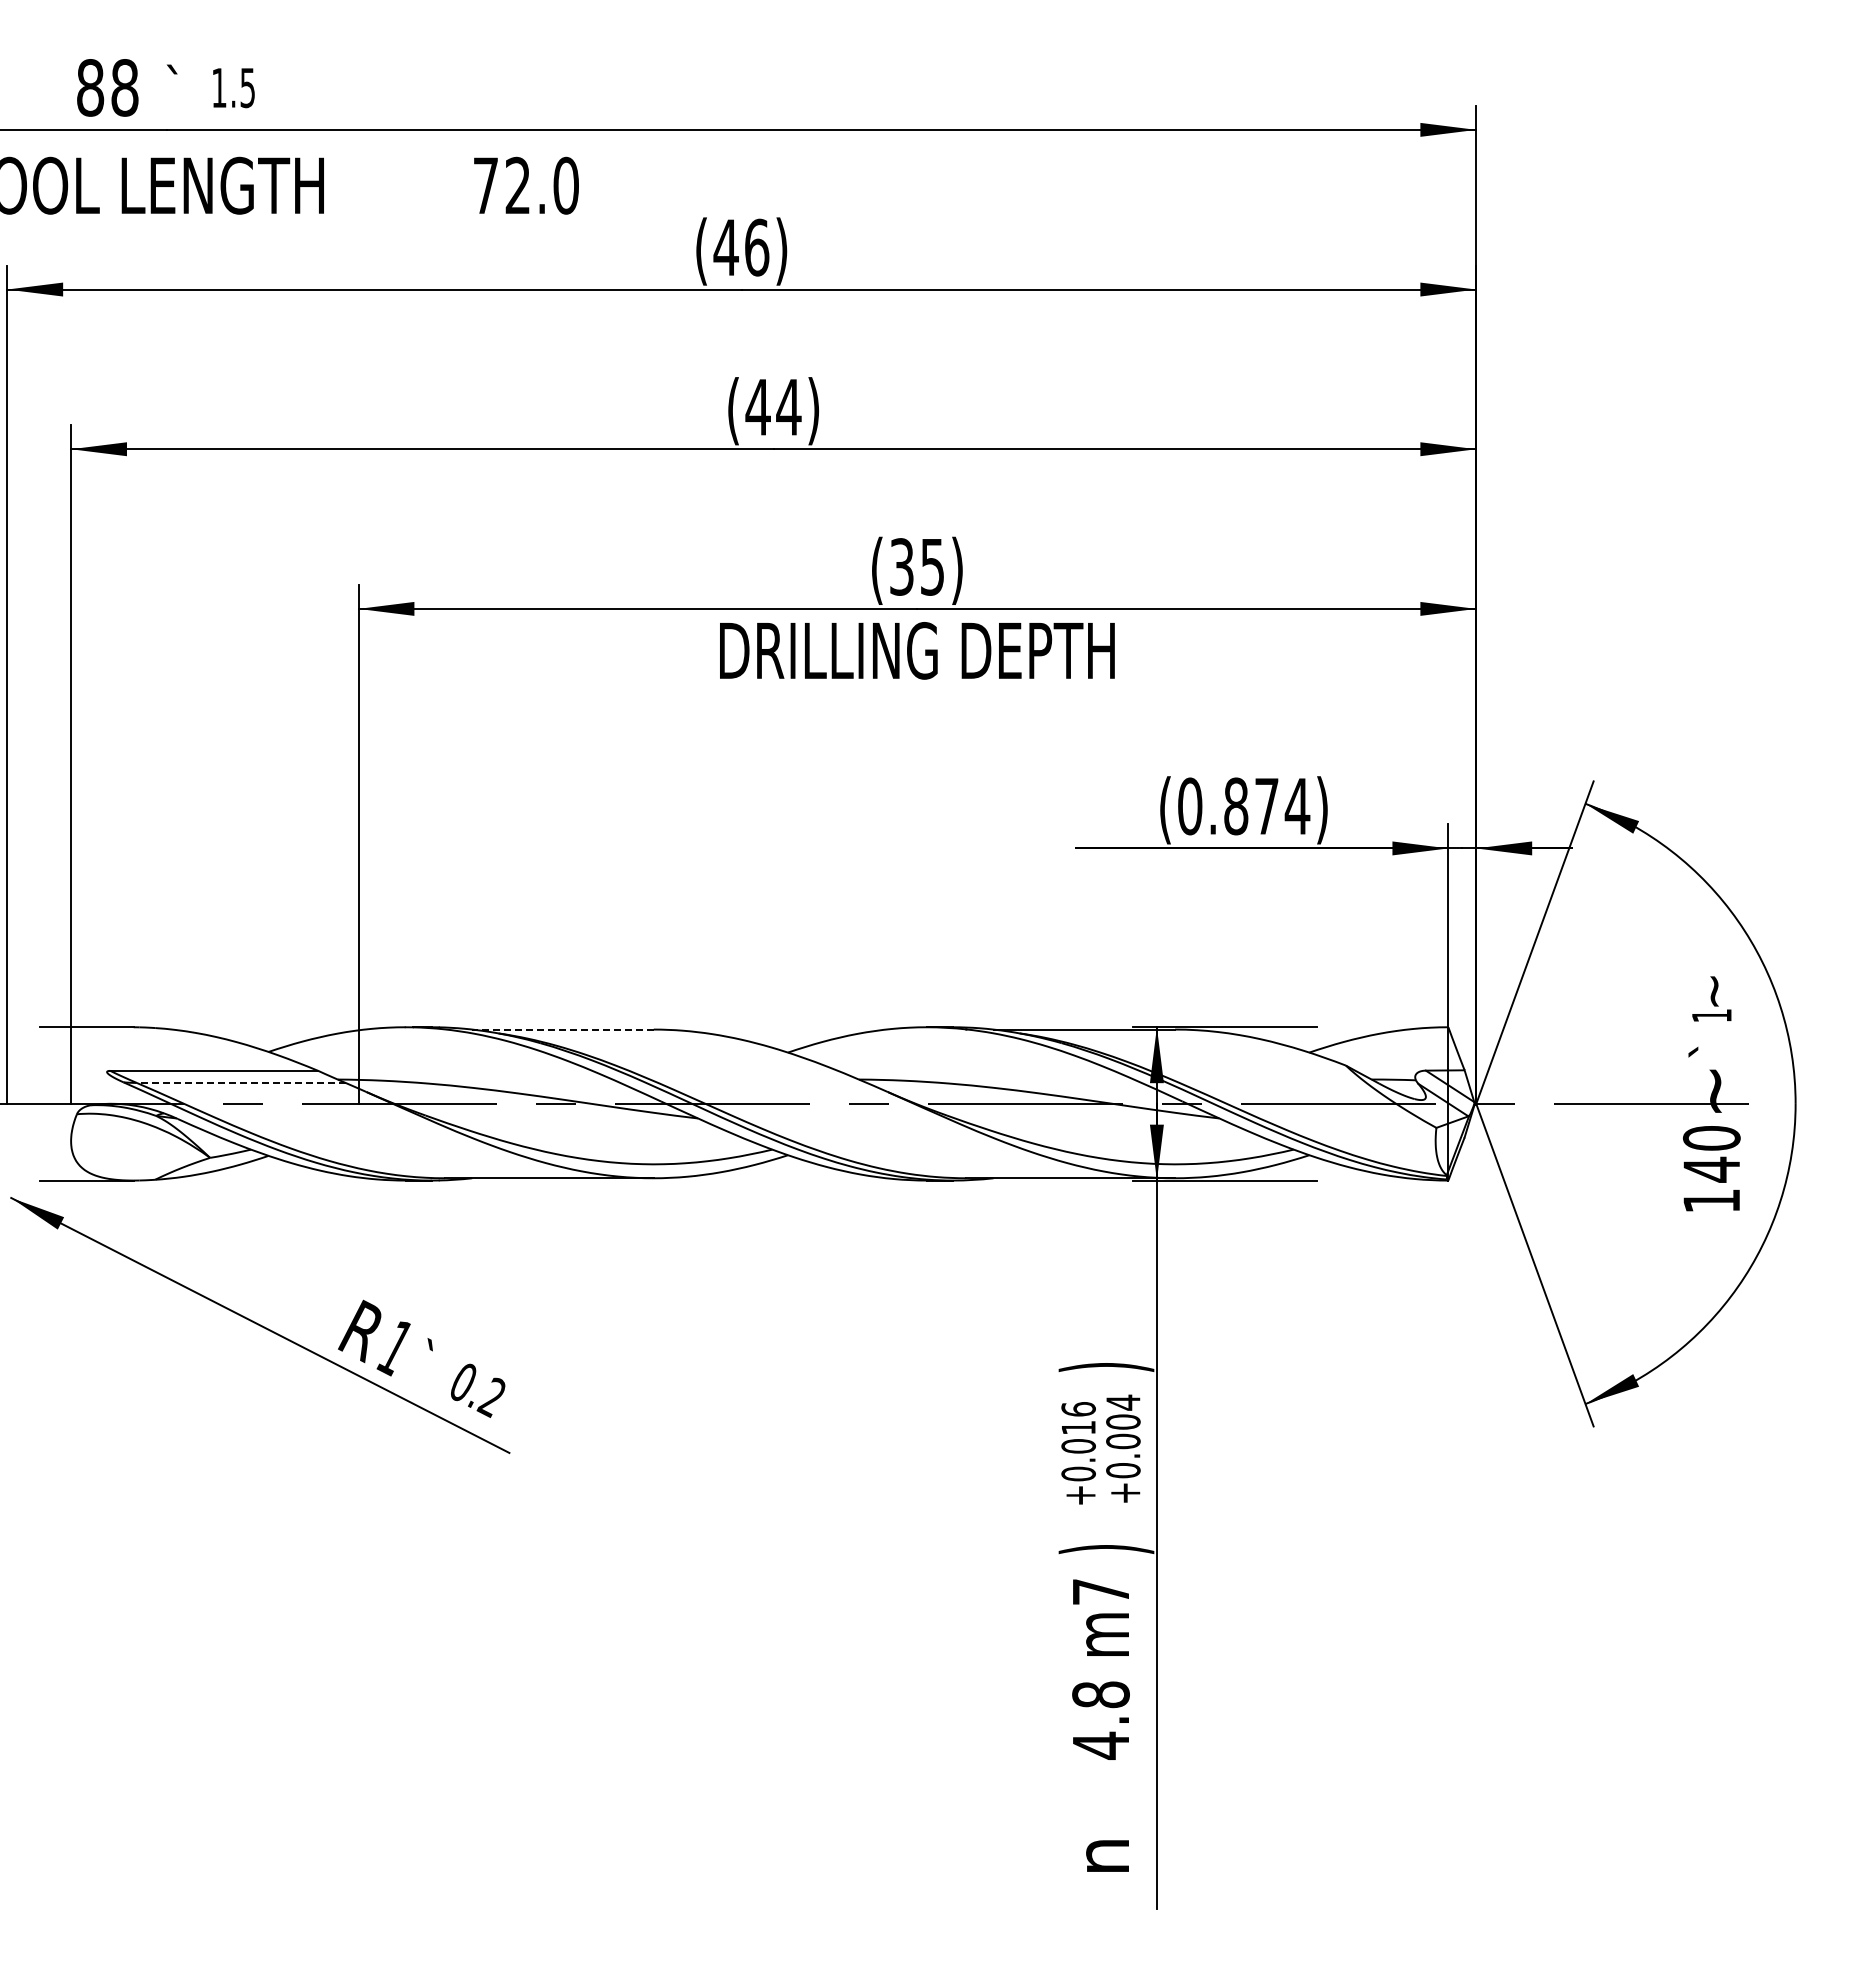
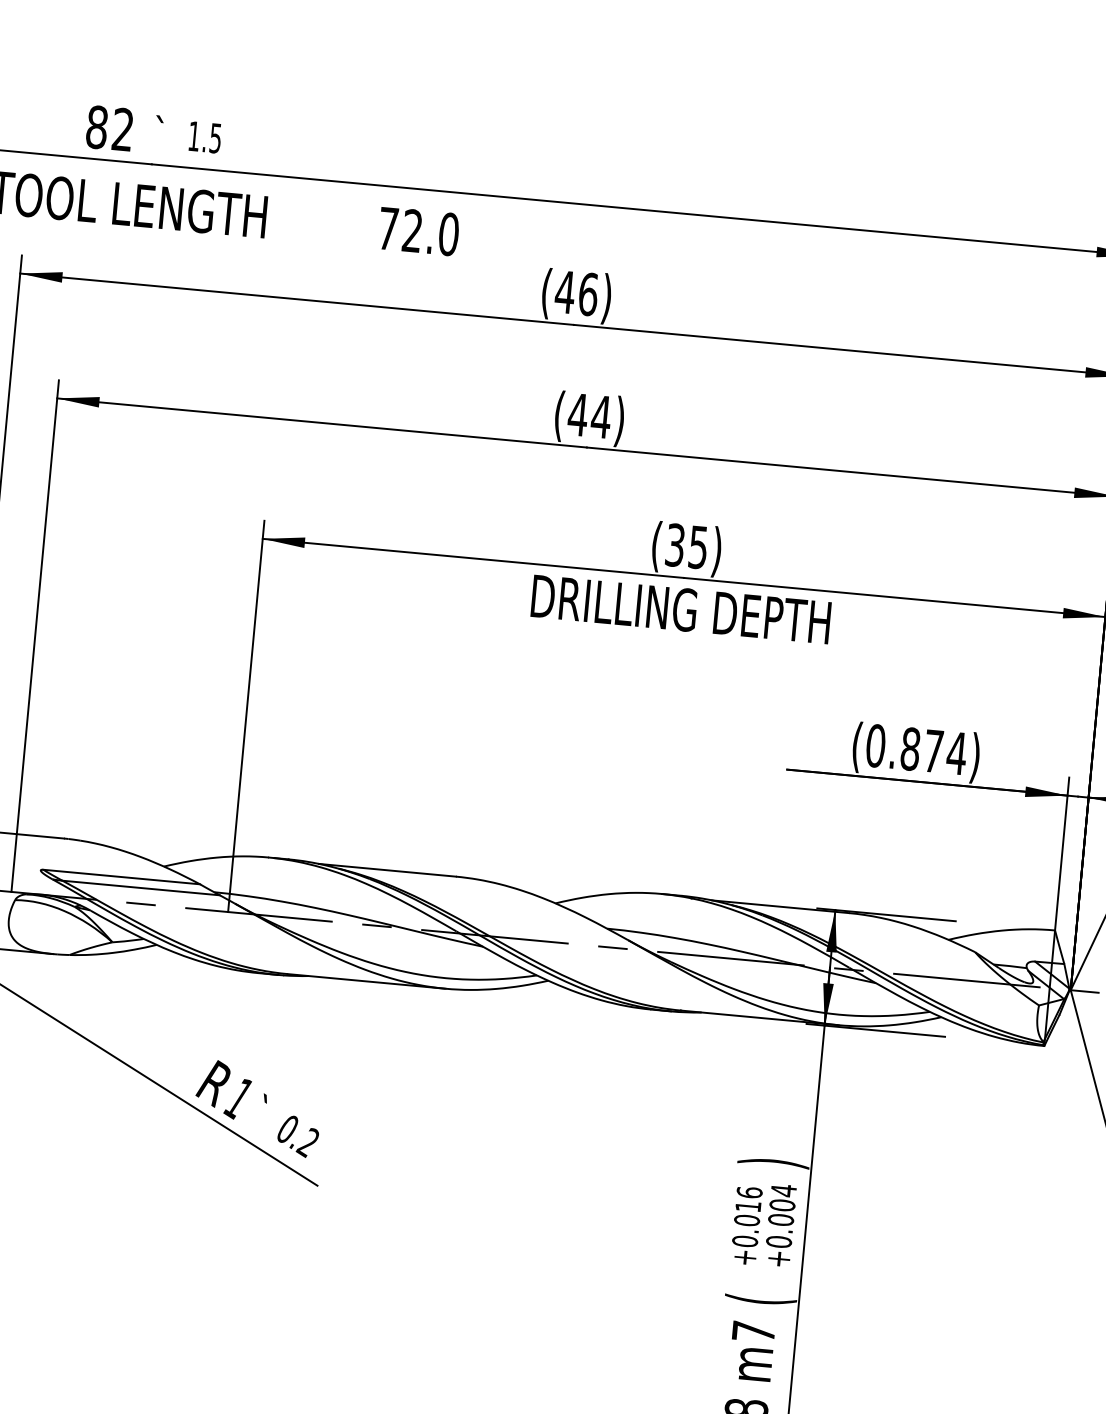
text: (124, 87) -> (122, 129), 88 -> 82
line: (562, 1029) -> (387, 870), dashed -> solid
line: (240, 1082) -> (140, 887), dashed -> solid
text: (1106, 1549) -> (760, 1300), ) -> (

